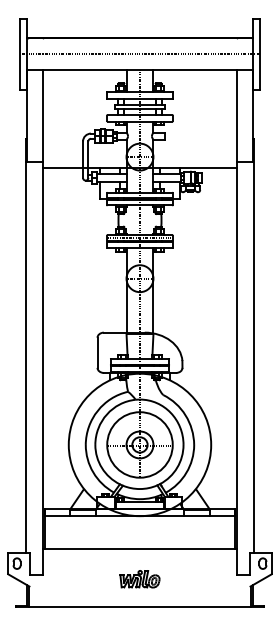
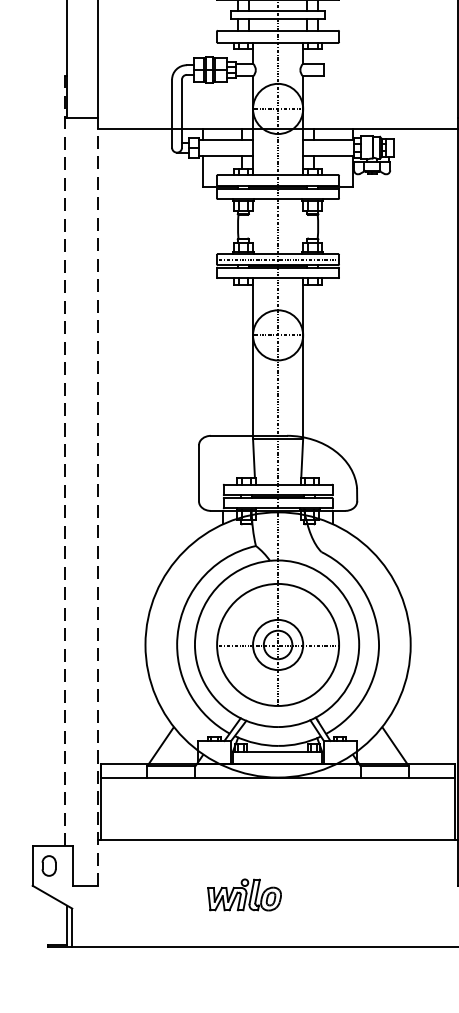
line: (25, 346) -> (64, 461), solid -> dashed
line: (43, 367) -> (98, 500), solid -> dashed
part: (139, 579) -> (243, 895), moved

